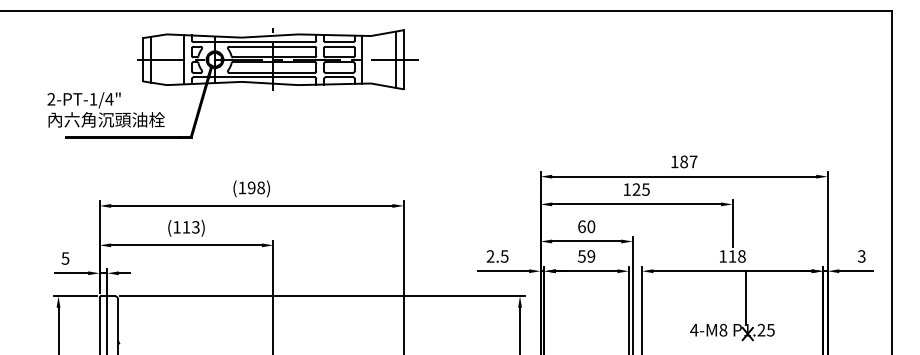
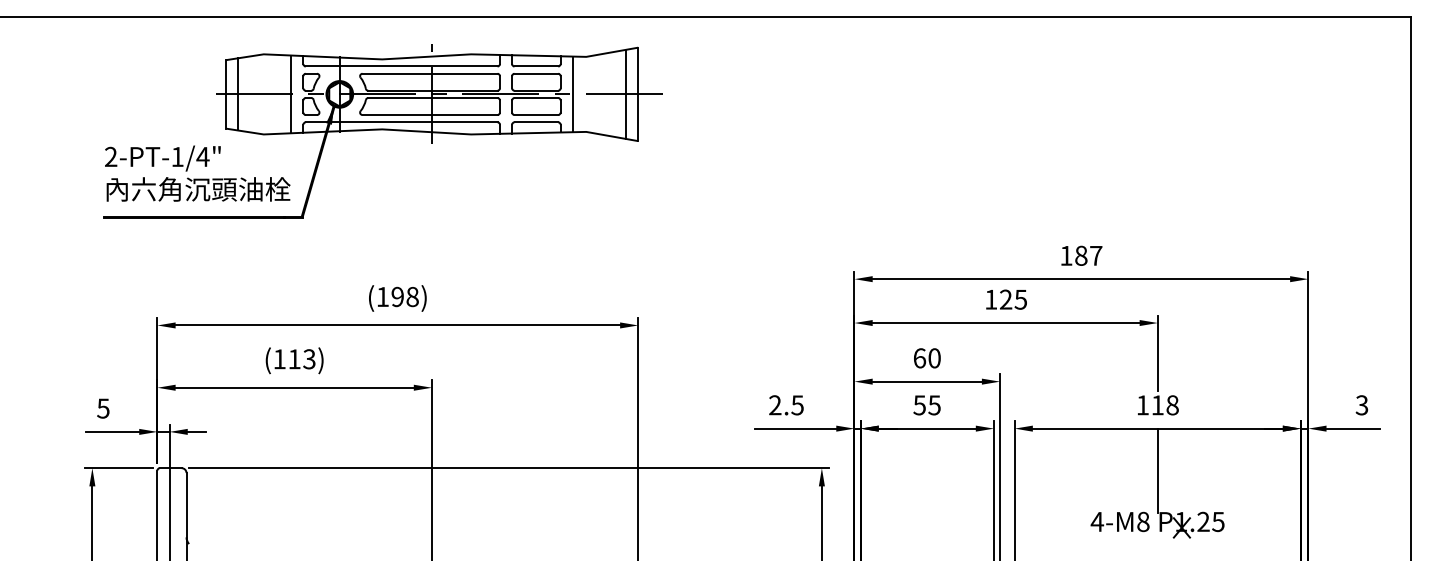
text: (105, 109) -> (196, 173), moved
text: (591, 256) -> (934, 405), 59 -> 55
line: (745, 297) -> (1157, 470), moved

